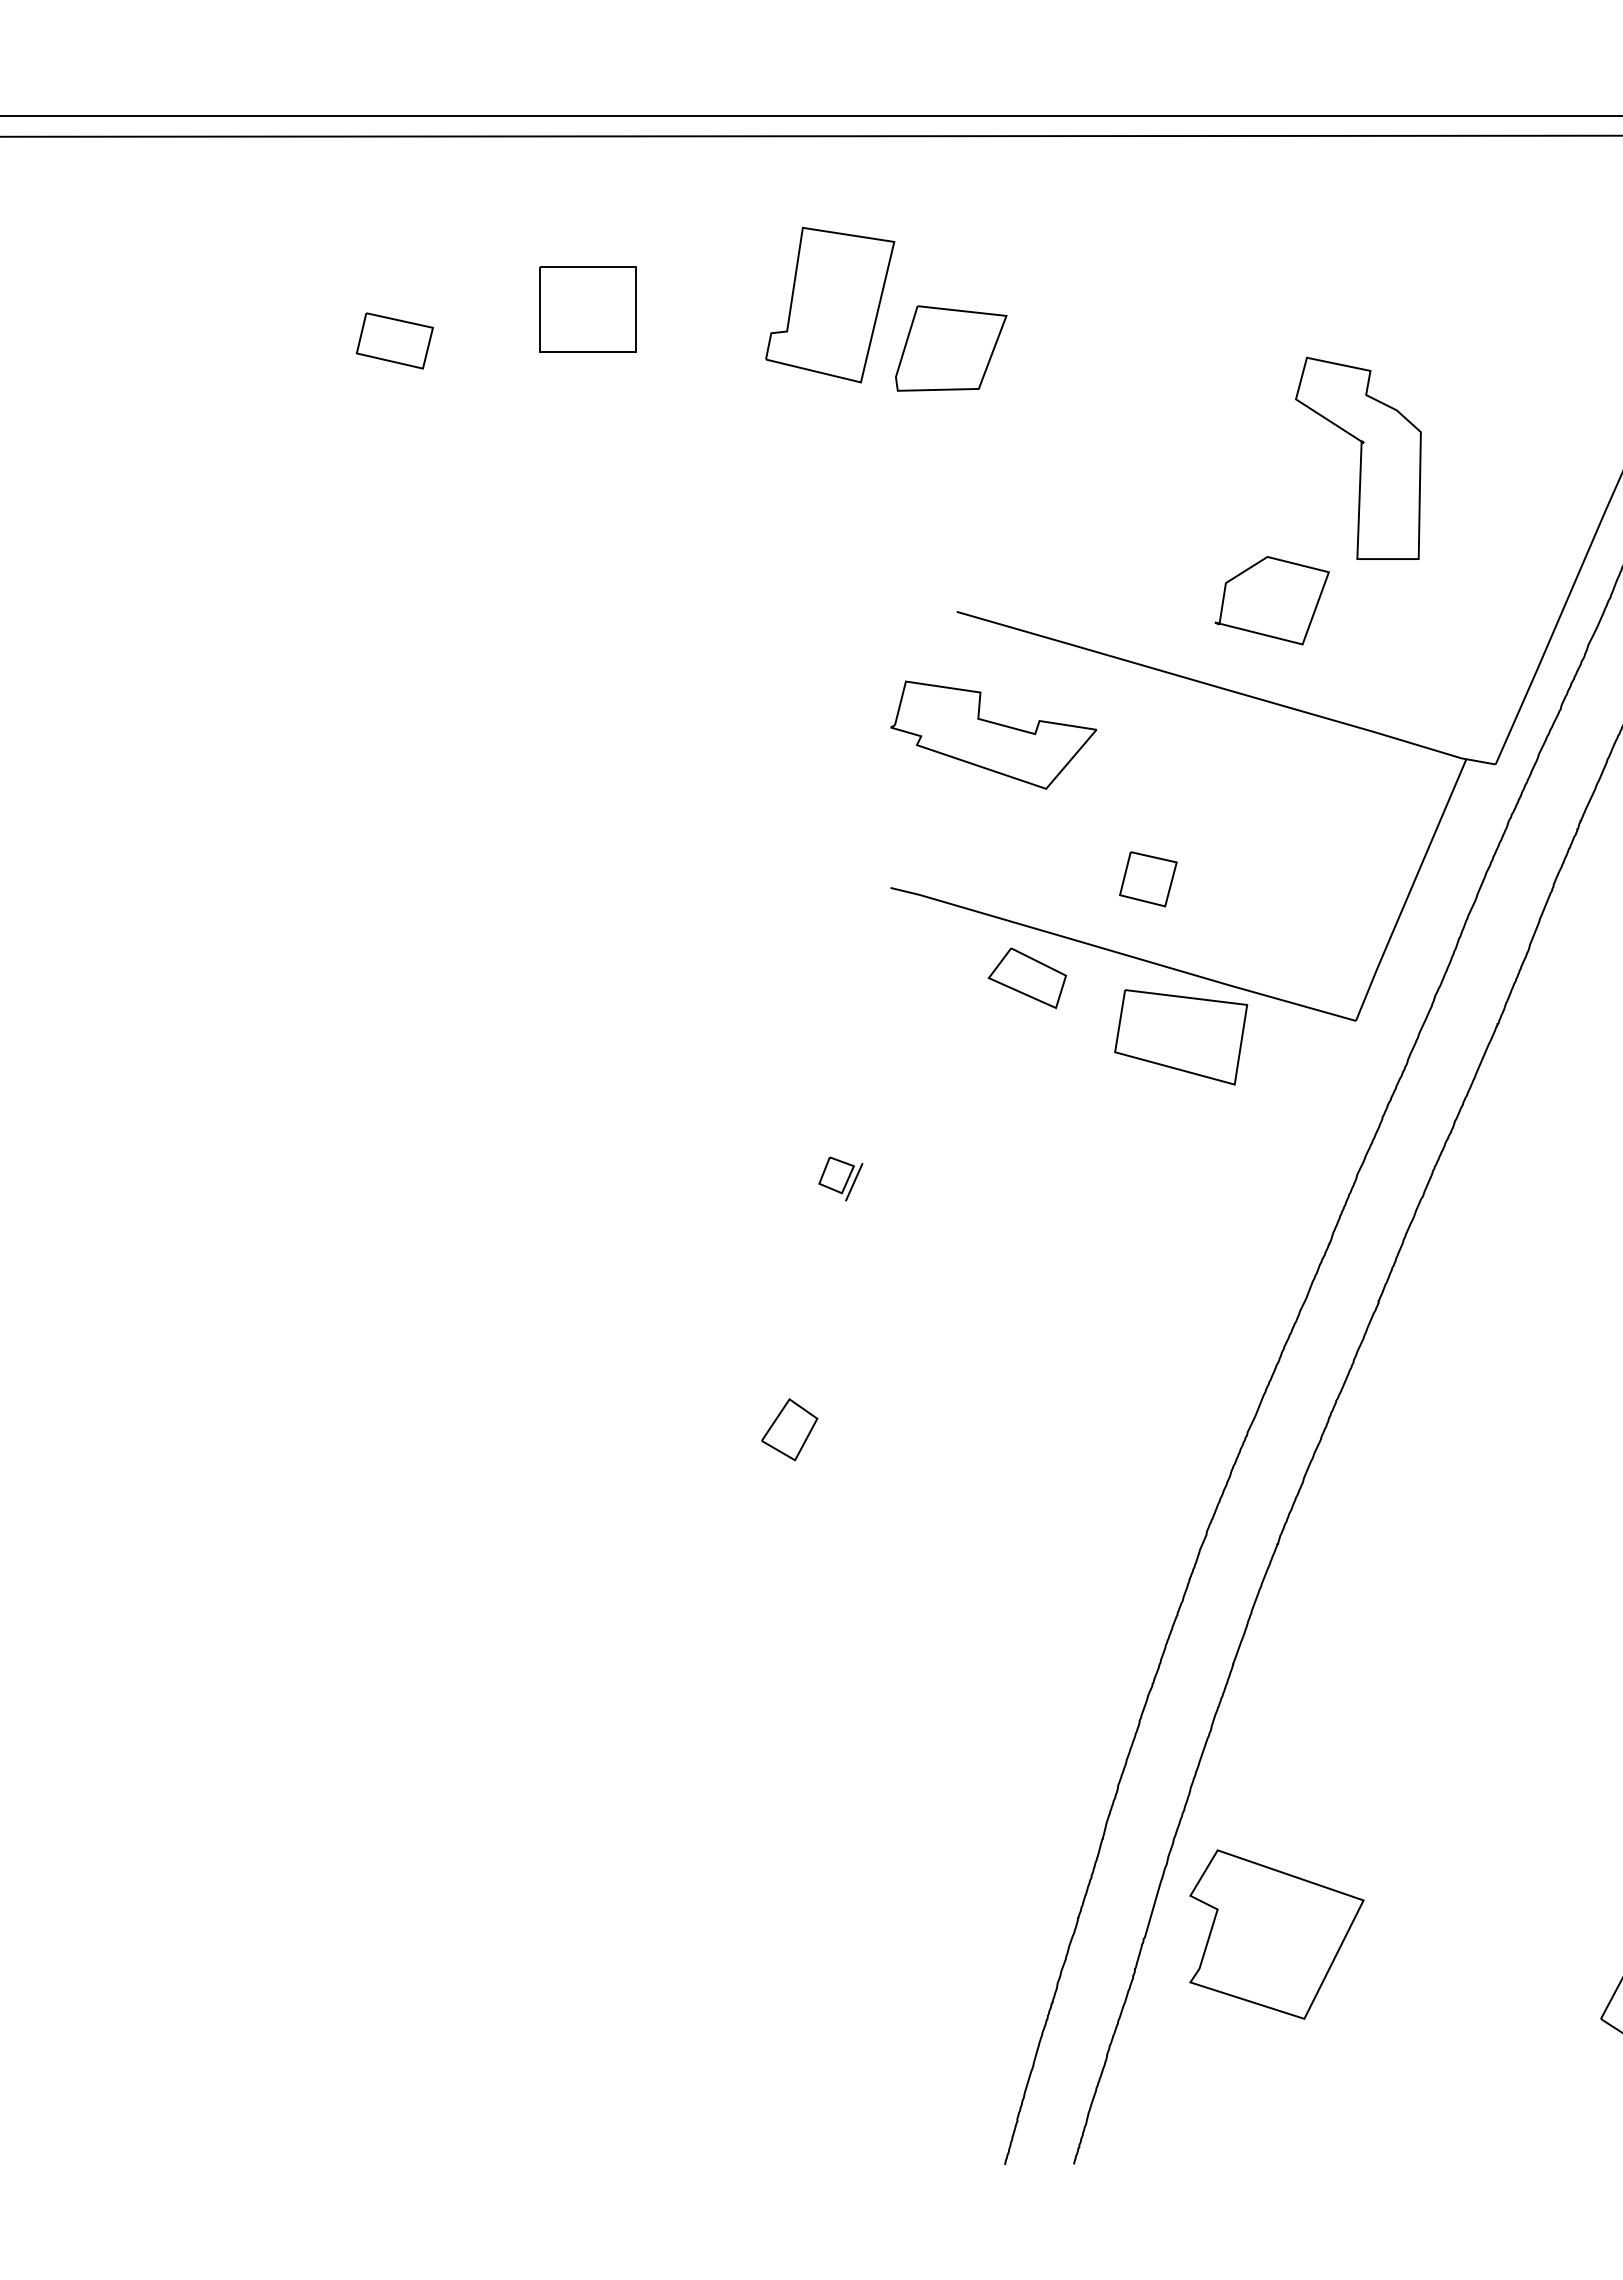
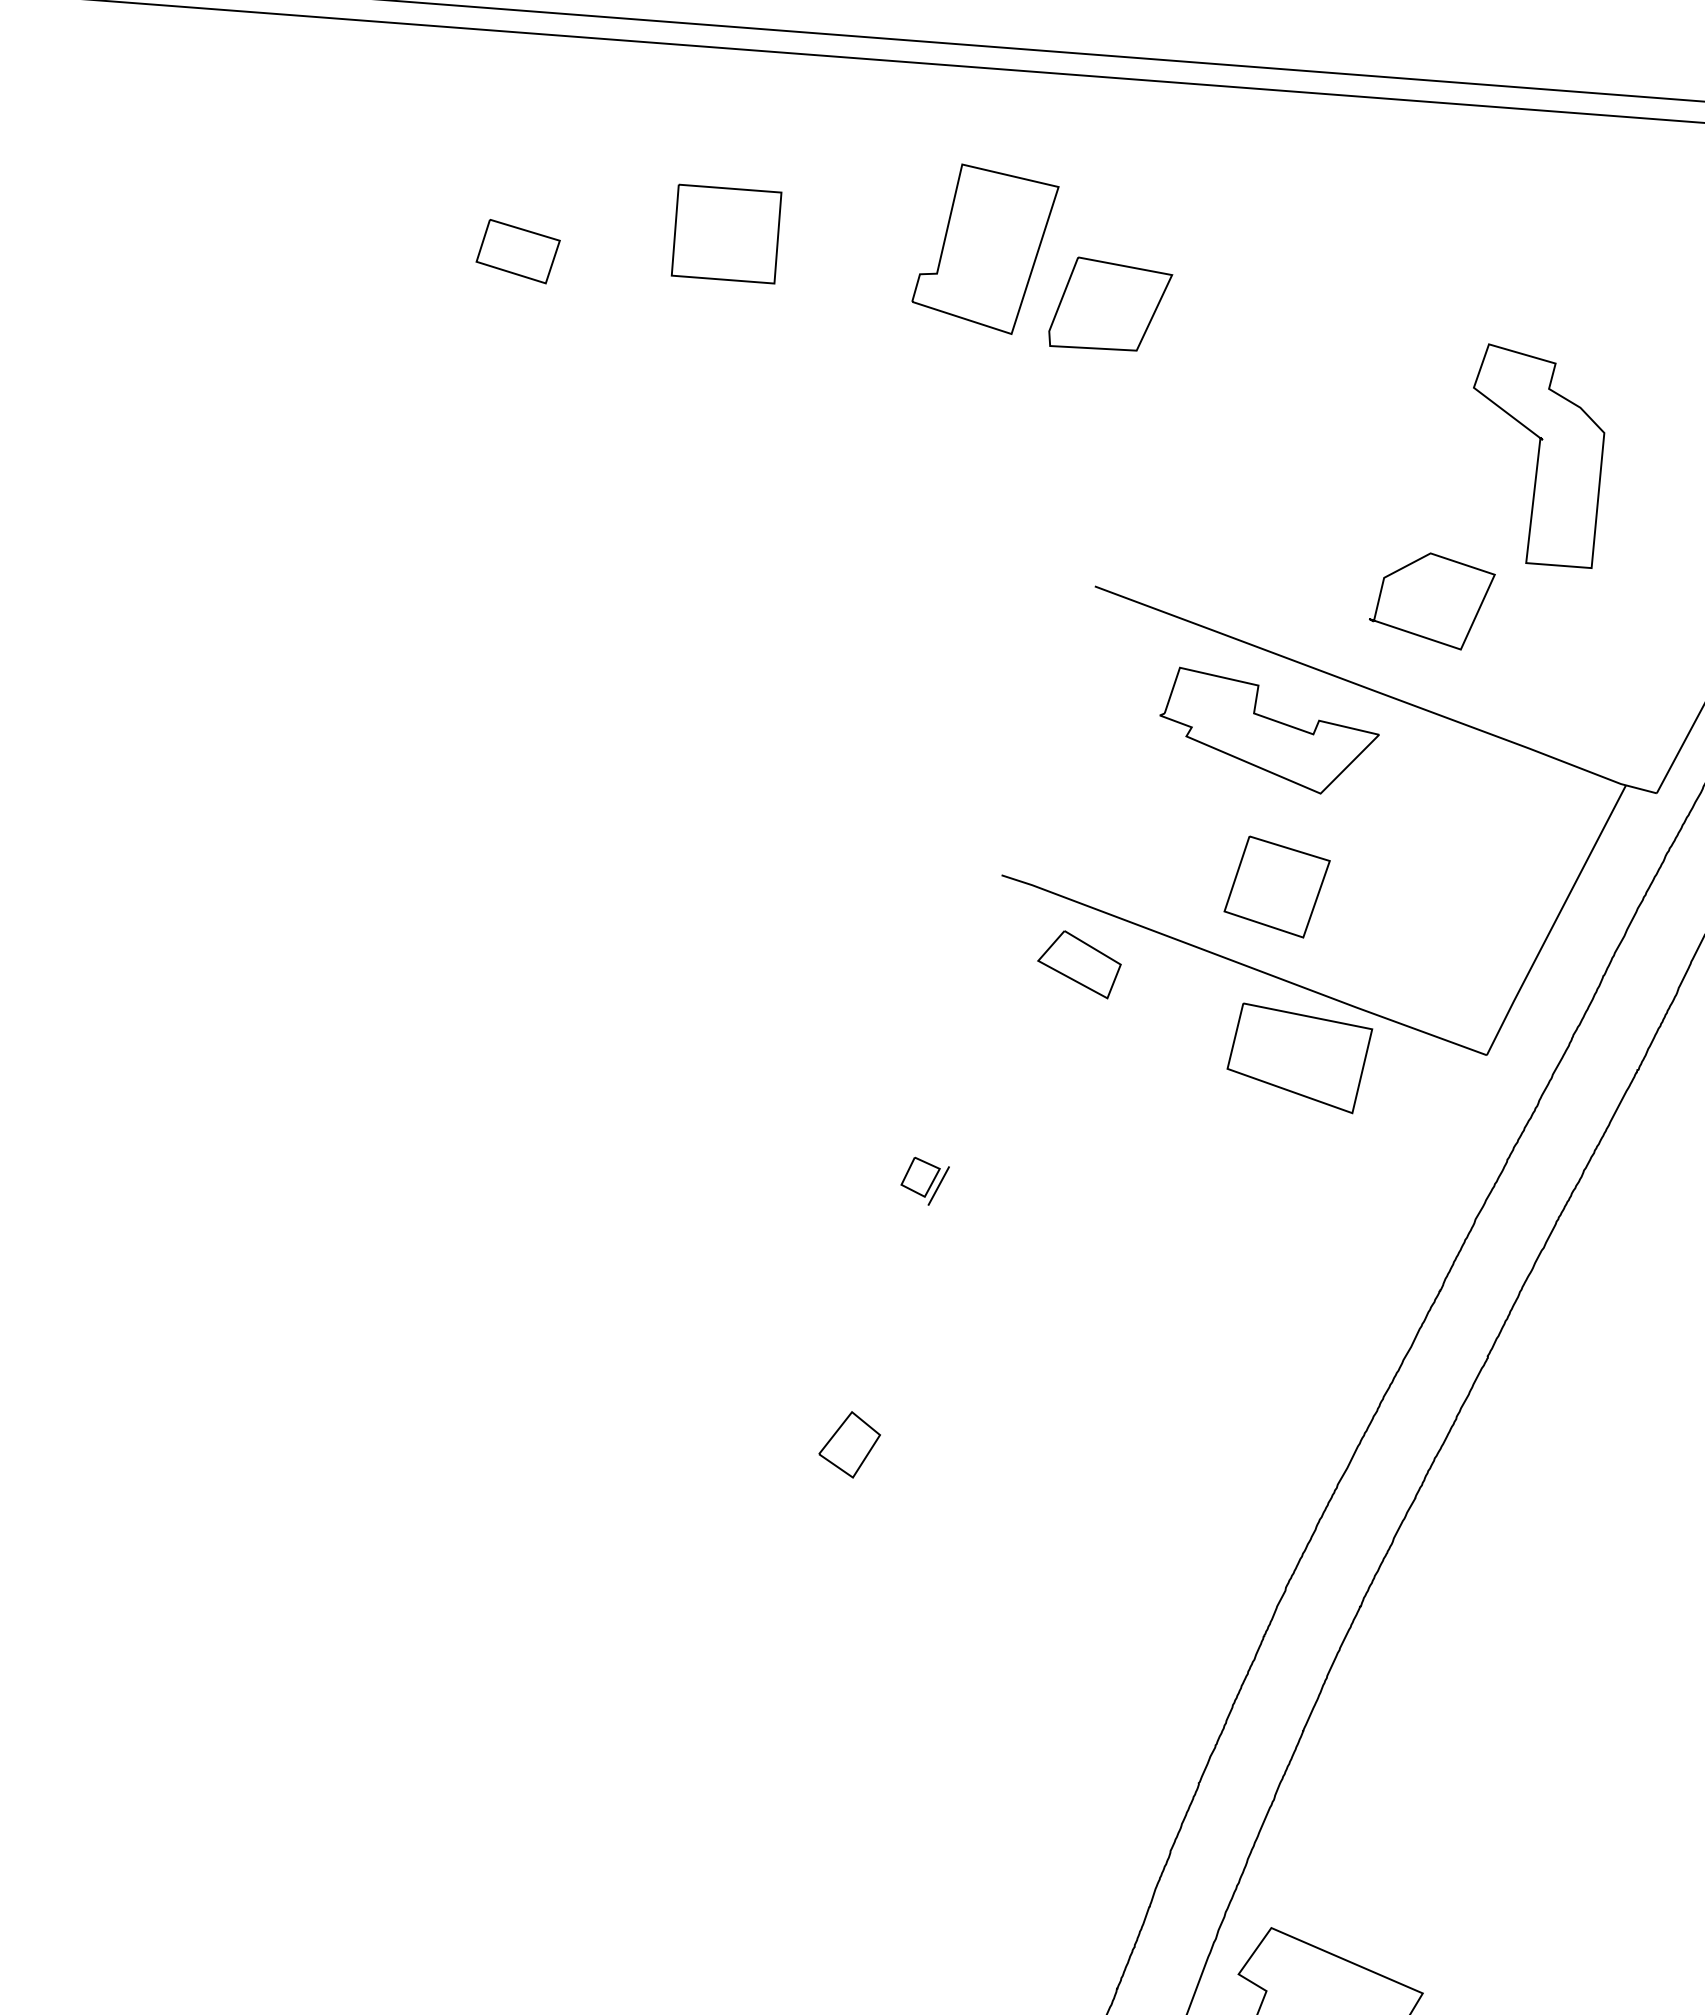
part: (993, 734) -> (1268, 731), moved
part: (1148, 879) -> (1277, 887), size x1.67
part: (1027, 978) -> (1079, 964), moved

